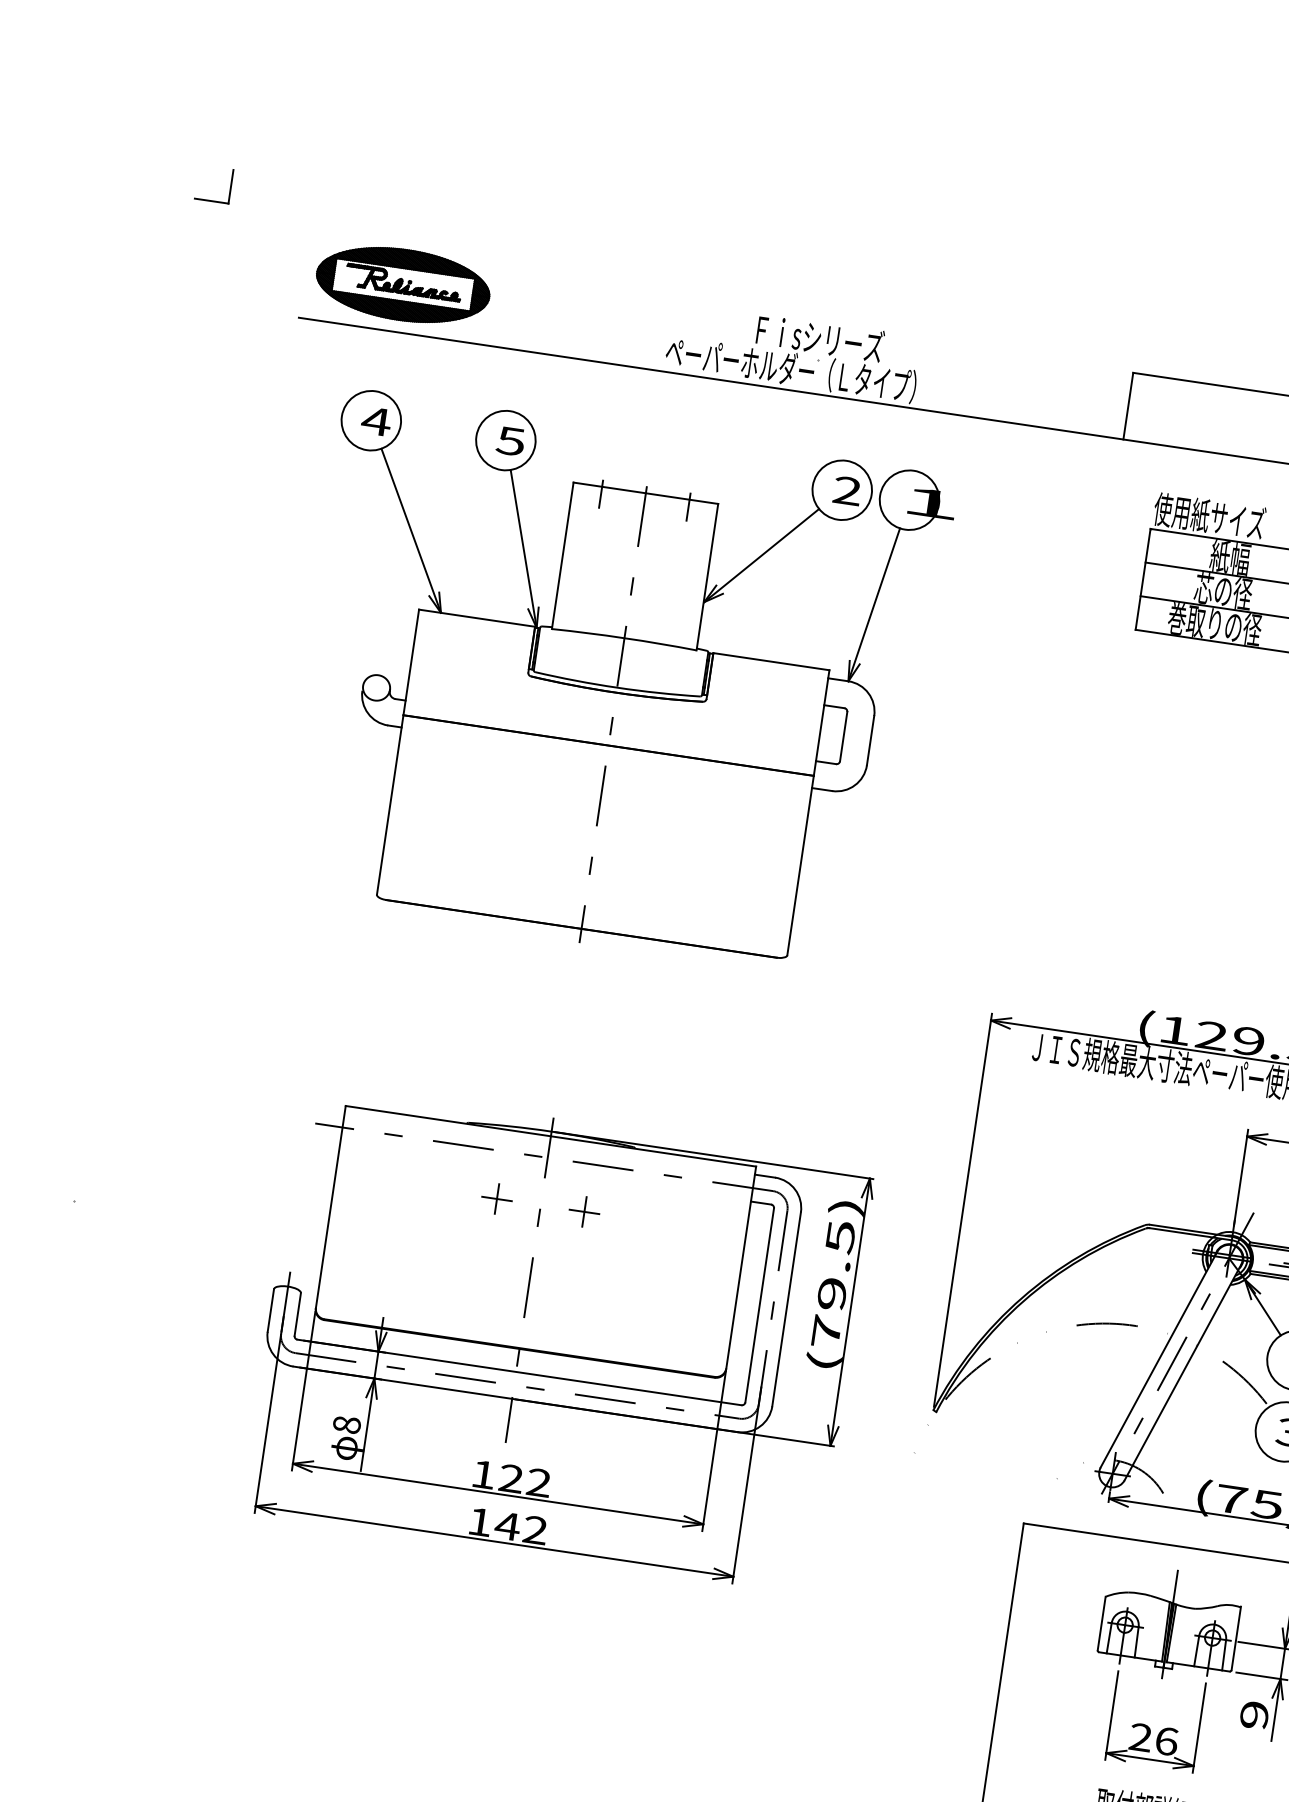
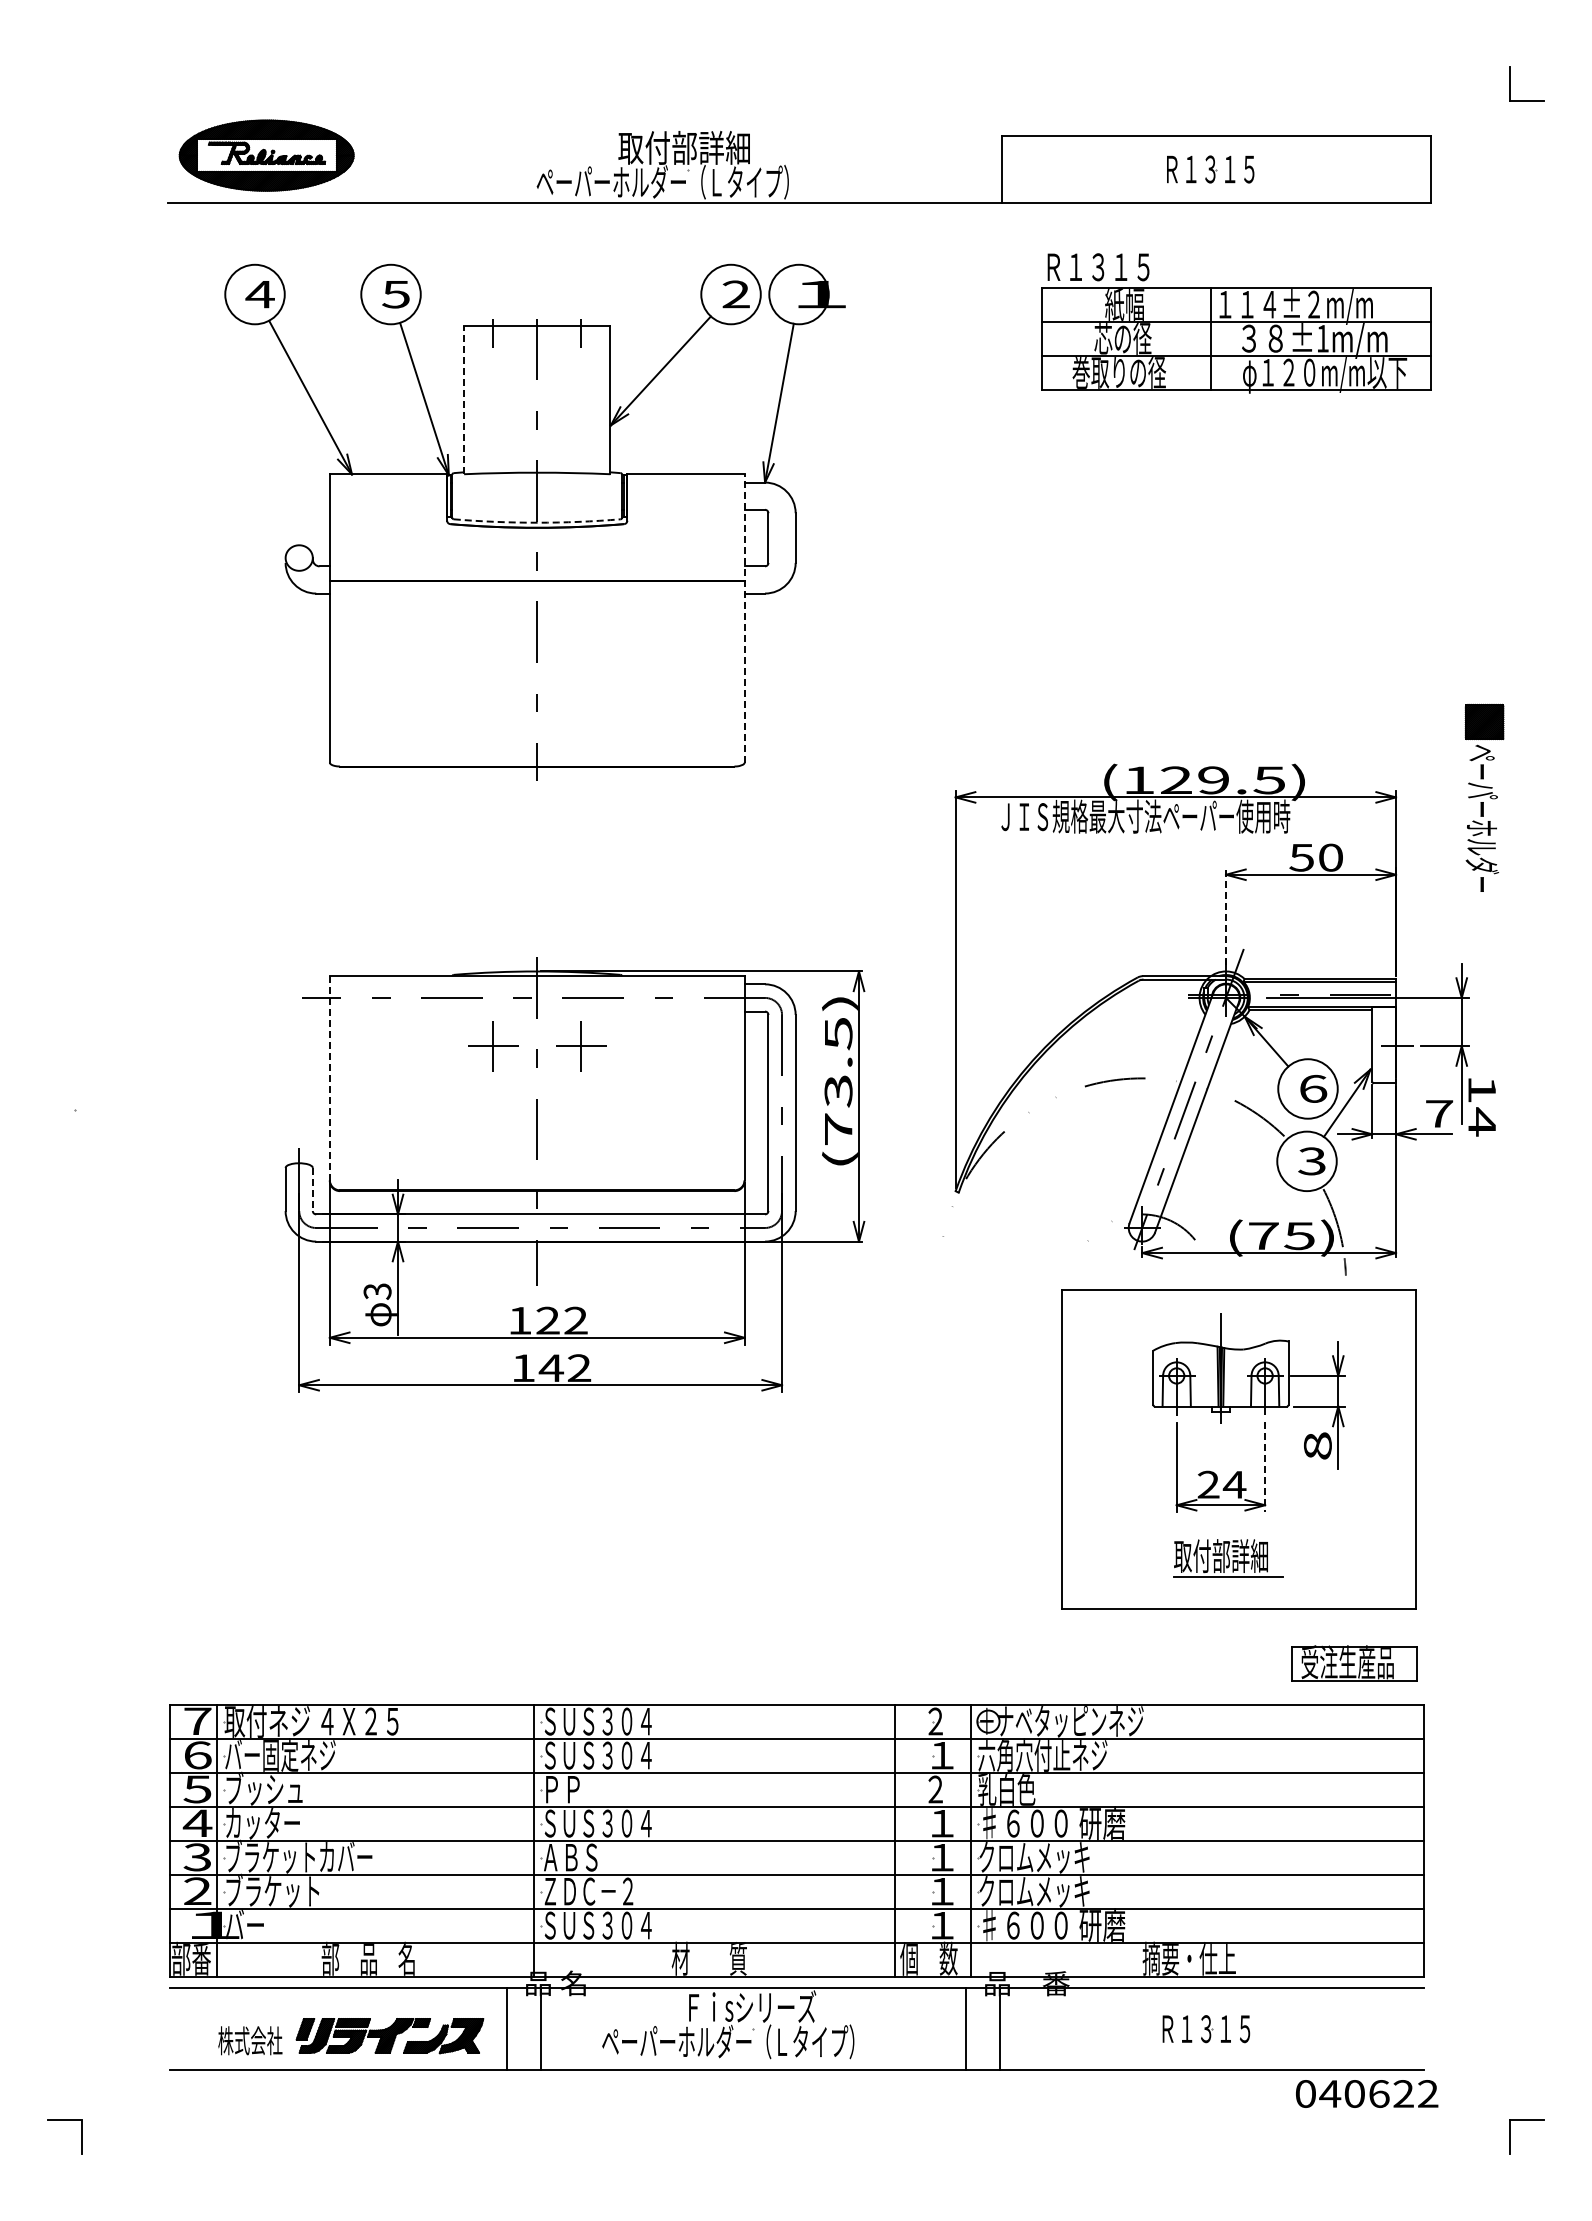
part: (230, 186) -> (81, 83), removed
text: (817, 338) -> (684, 147), Ｆｉsシリーズ -> 取付部詳細
text: (1208, 516) -> (1097, 266), 使用紙サイズ -> Ｒ１３１５
line: (563, 555) -> (464, 399), solid -> dashed
arc: (617, 687) -> (537, 522), solid -> dashed
line: (808, 812) -> (744, 618), solid -> dashed
line: (1241, 1176) -> (1226, 915), solid -> dashed
part: (496, 1198) -> (492, 1045), size x1.6
line: (330, 1208) -> (329, 1079), solid -> dashed
part: (584, 1211) -> (581, 1045), size x1.6
text: (832, 1294) -> (838, 1091), (79.5) -> (73.5)
line: (297, 1314) -> (312, 1189), solid -> dashed
text: (346, 1424) -> (377, 1291), 8 -> 3
text: (1254, 1714) -> (1317, 1445), 9 -> 8
line: (1199, 1728) -> (1265, 1467), solid -> dashed
text: (1166, 1741) -> (1234, 1484), 26 -> 24

